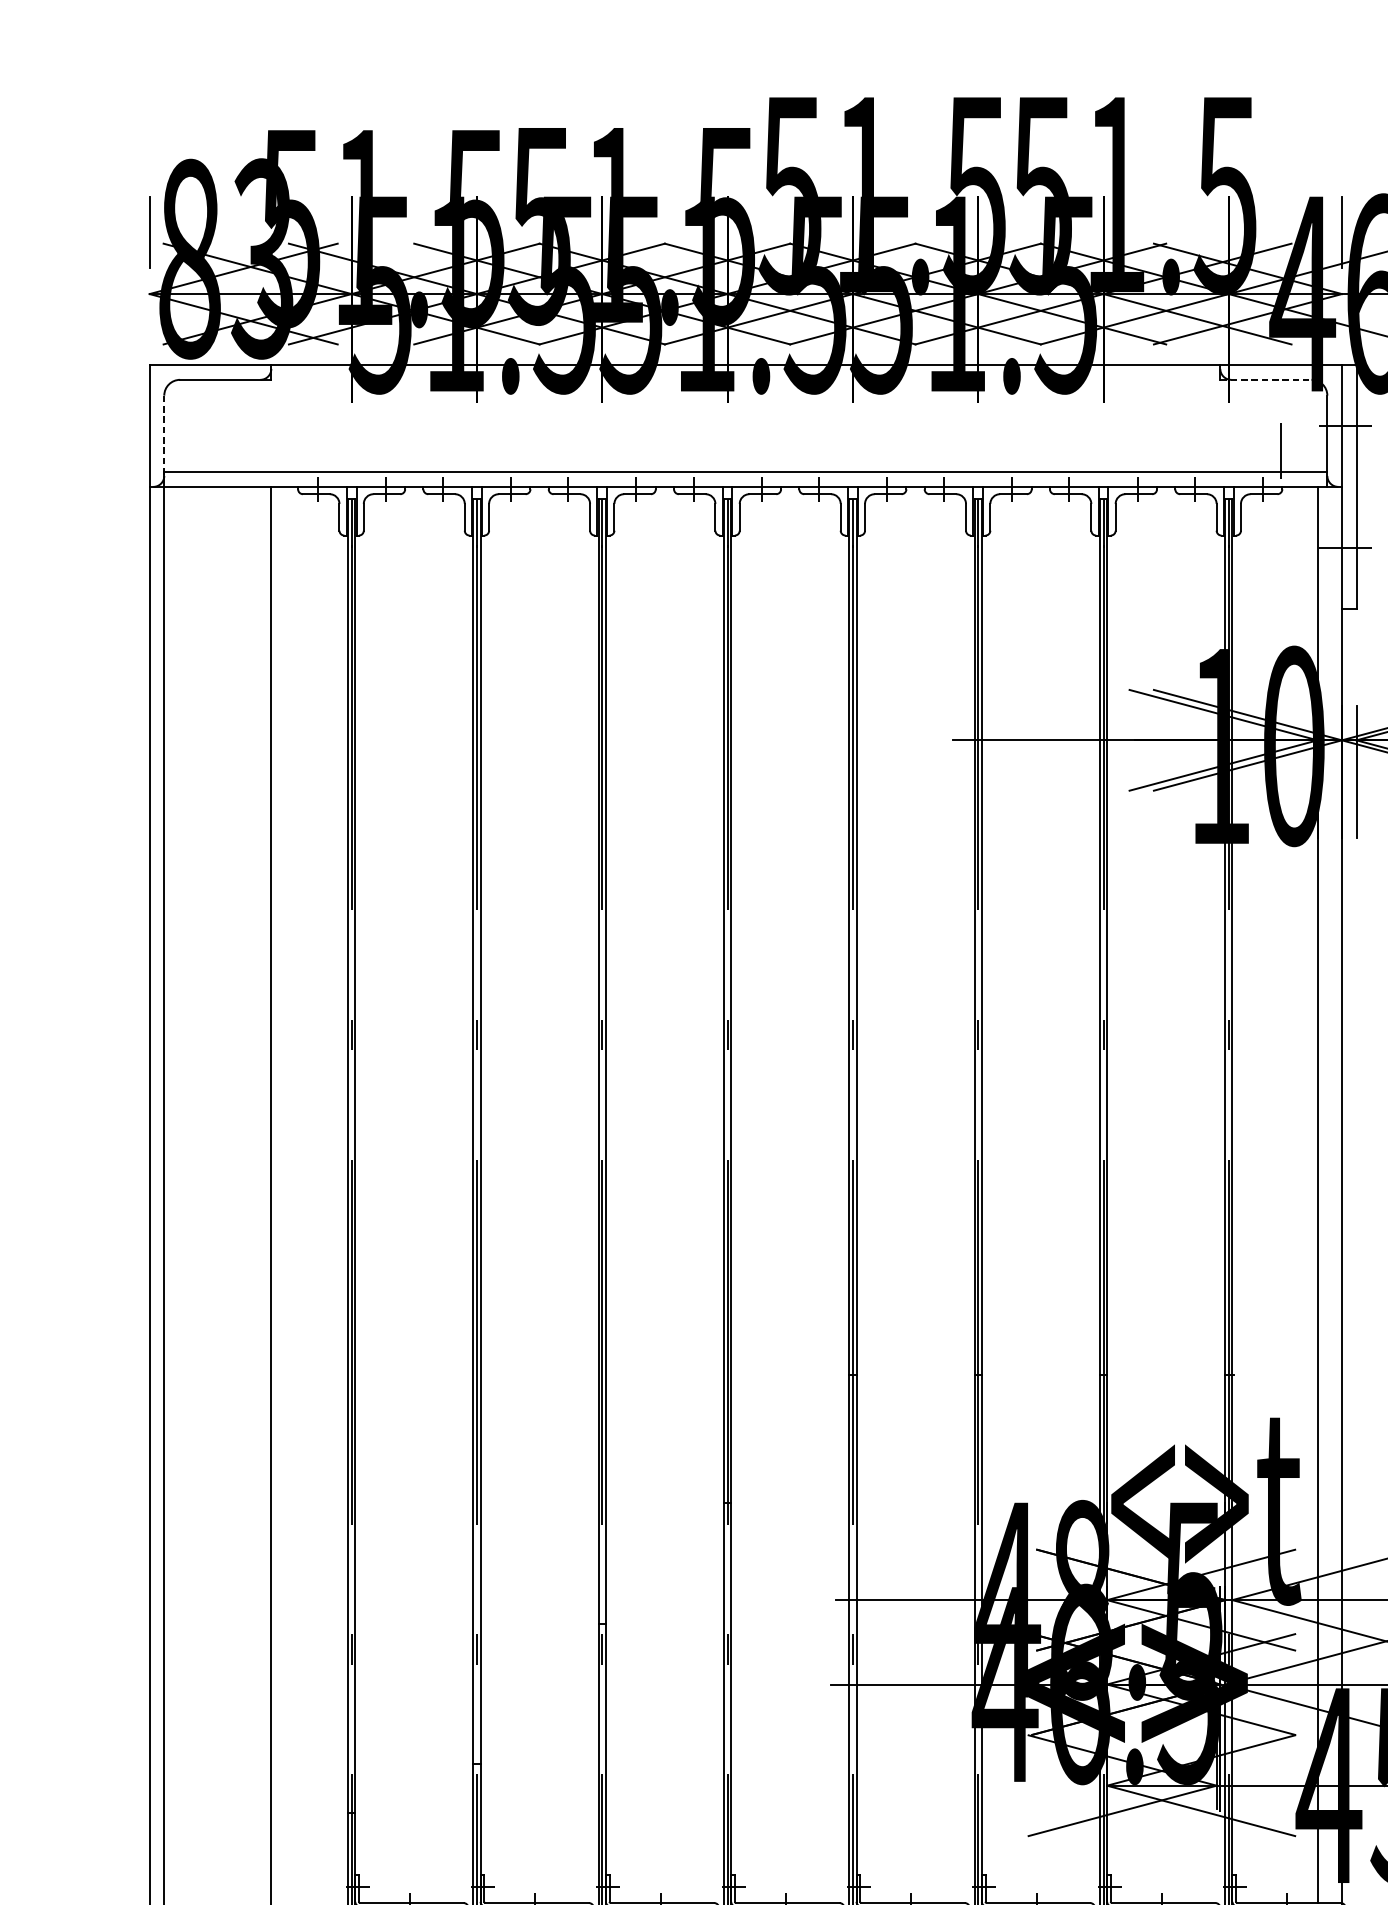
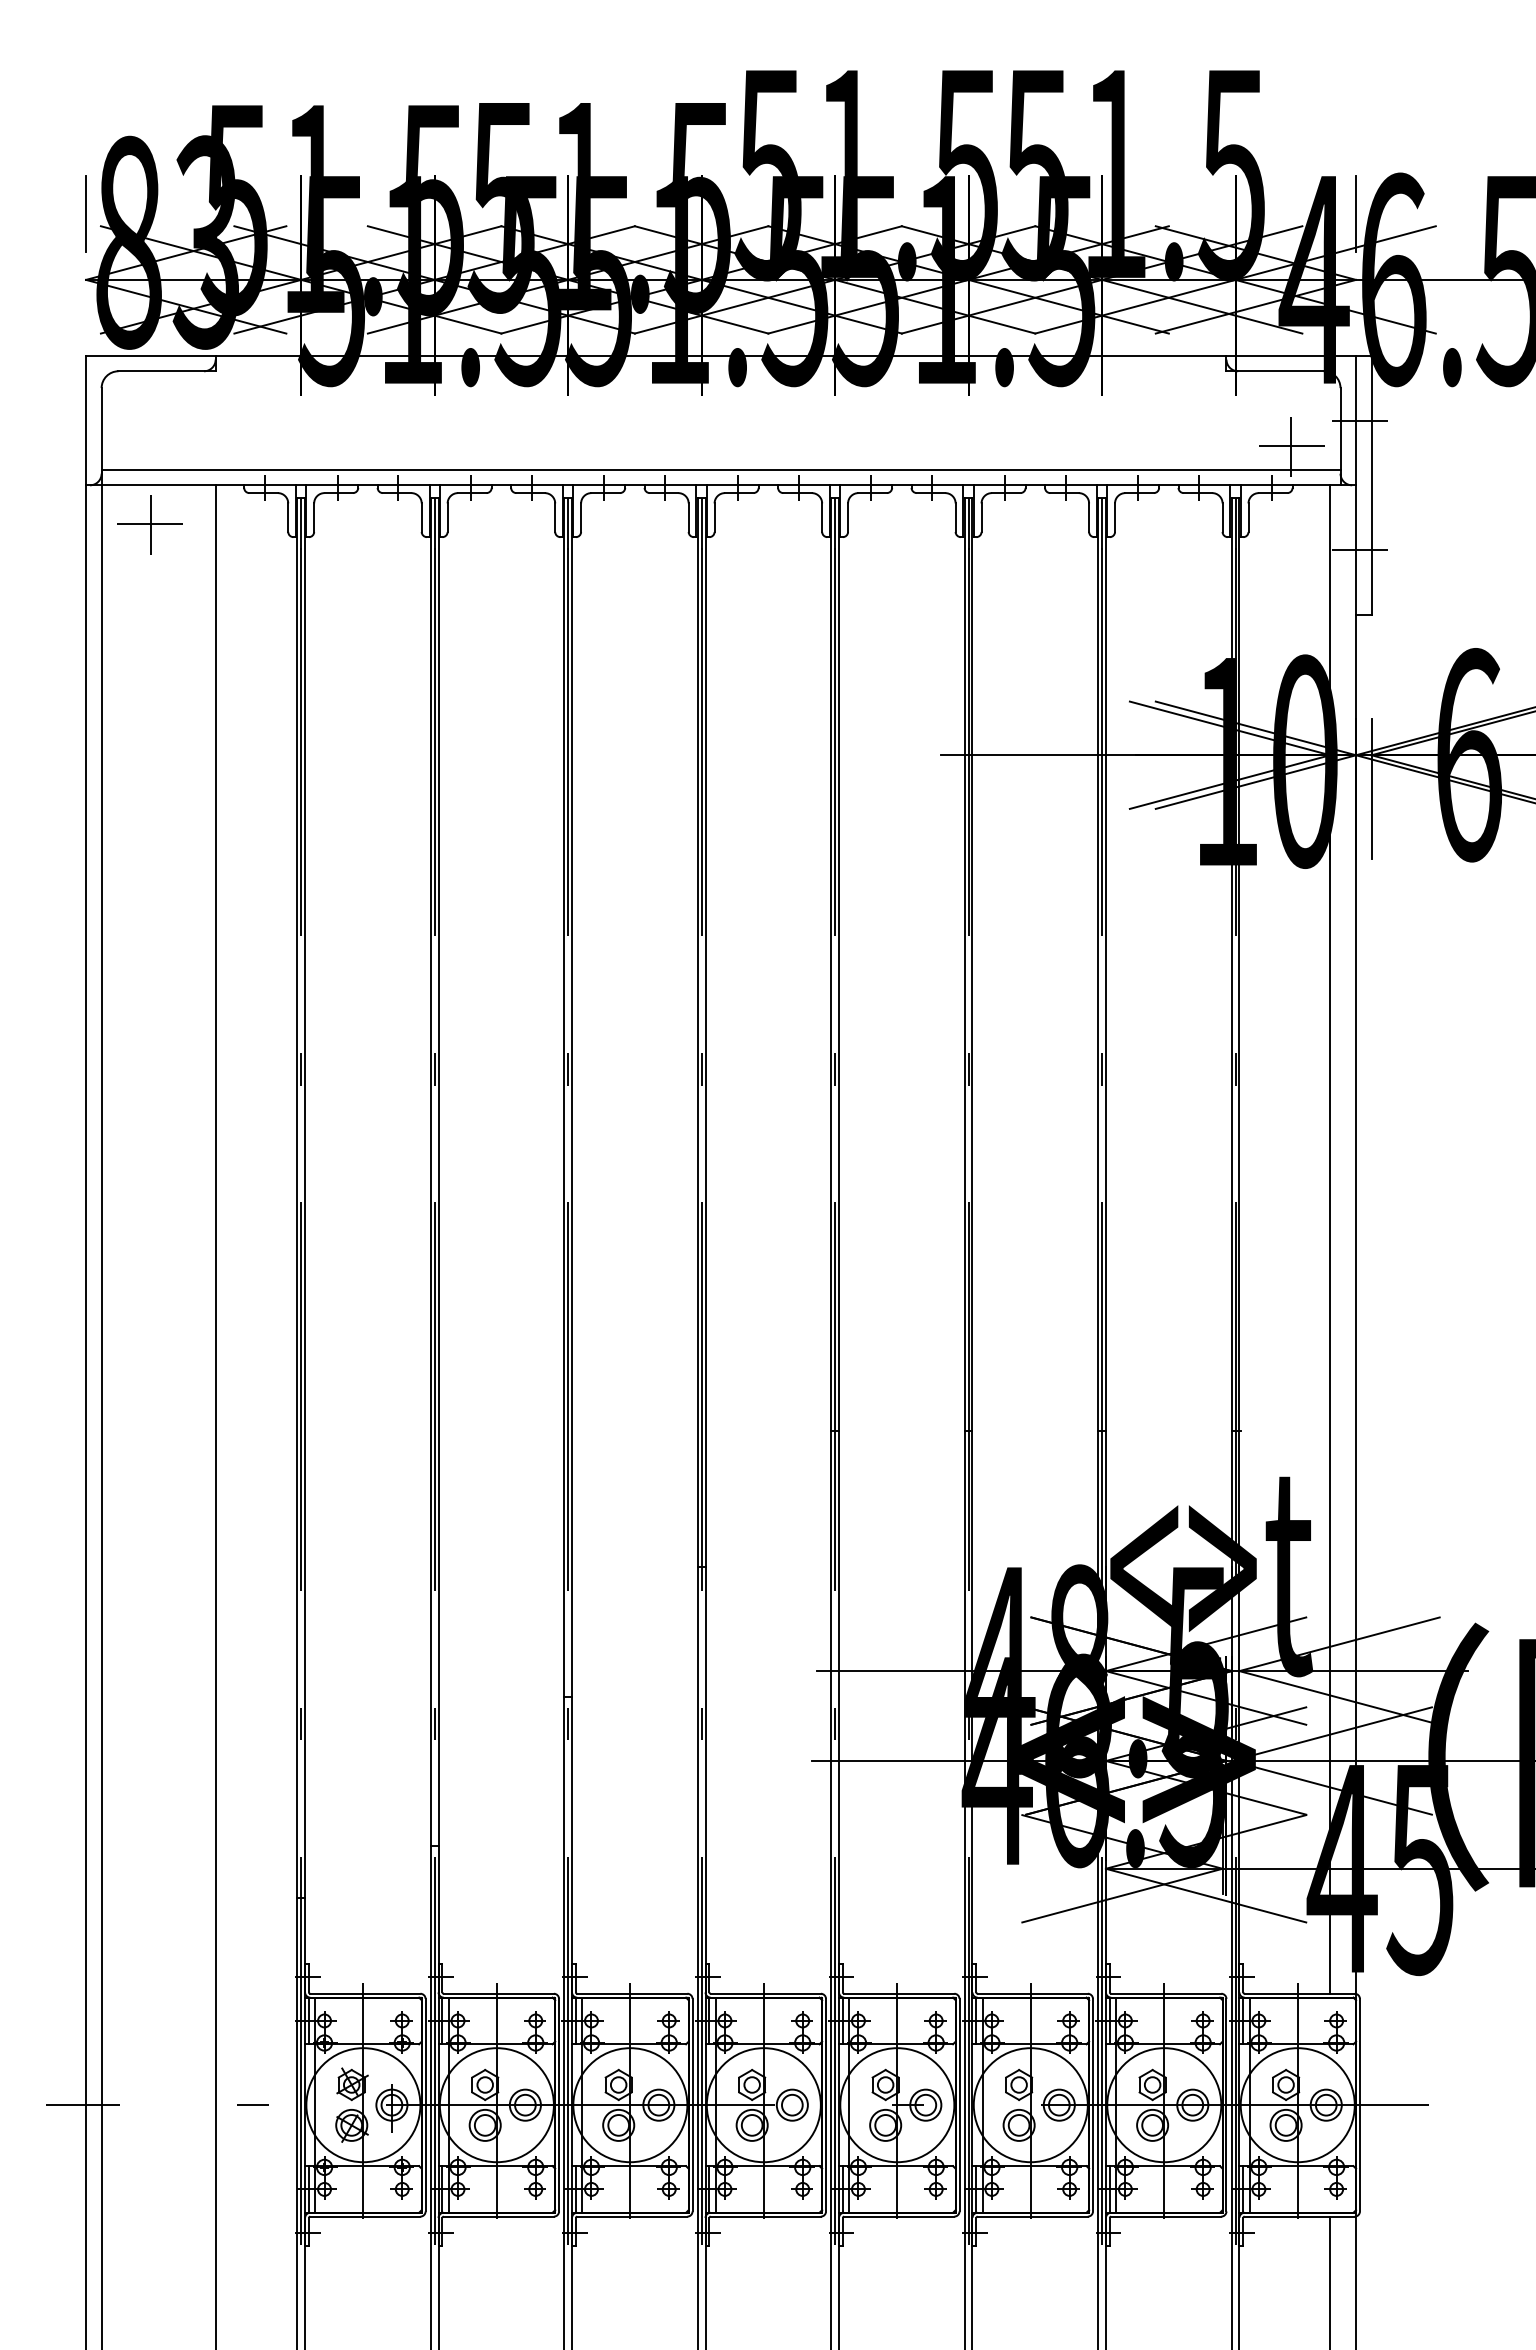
line: (1266, 380) -> (1275, 371), dashed -> solid
line: (164, 435) -> (101, 430), dashed -> solid
line: (1281, 450) -> (1291, 446), added
part: (209, 523) -> (149, 524), added

